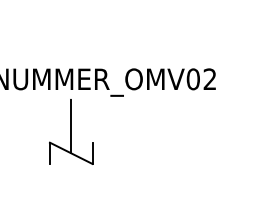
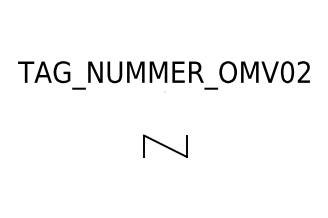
line: (71, 126) -> (165, 119), removed

